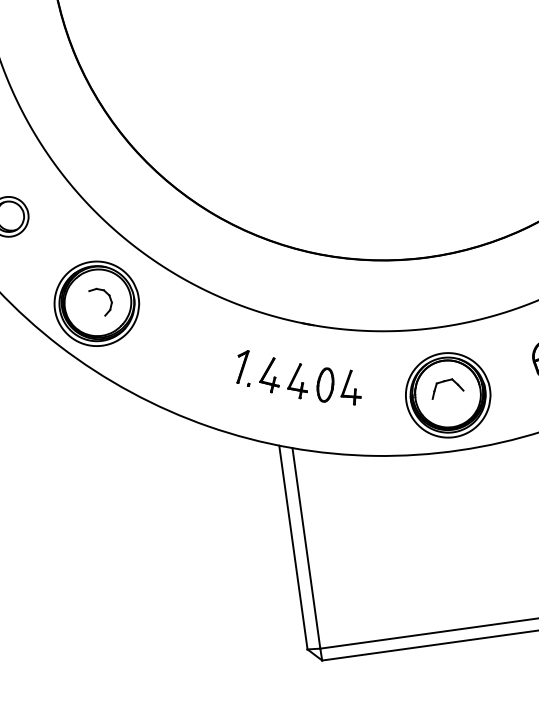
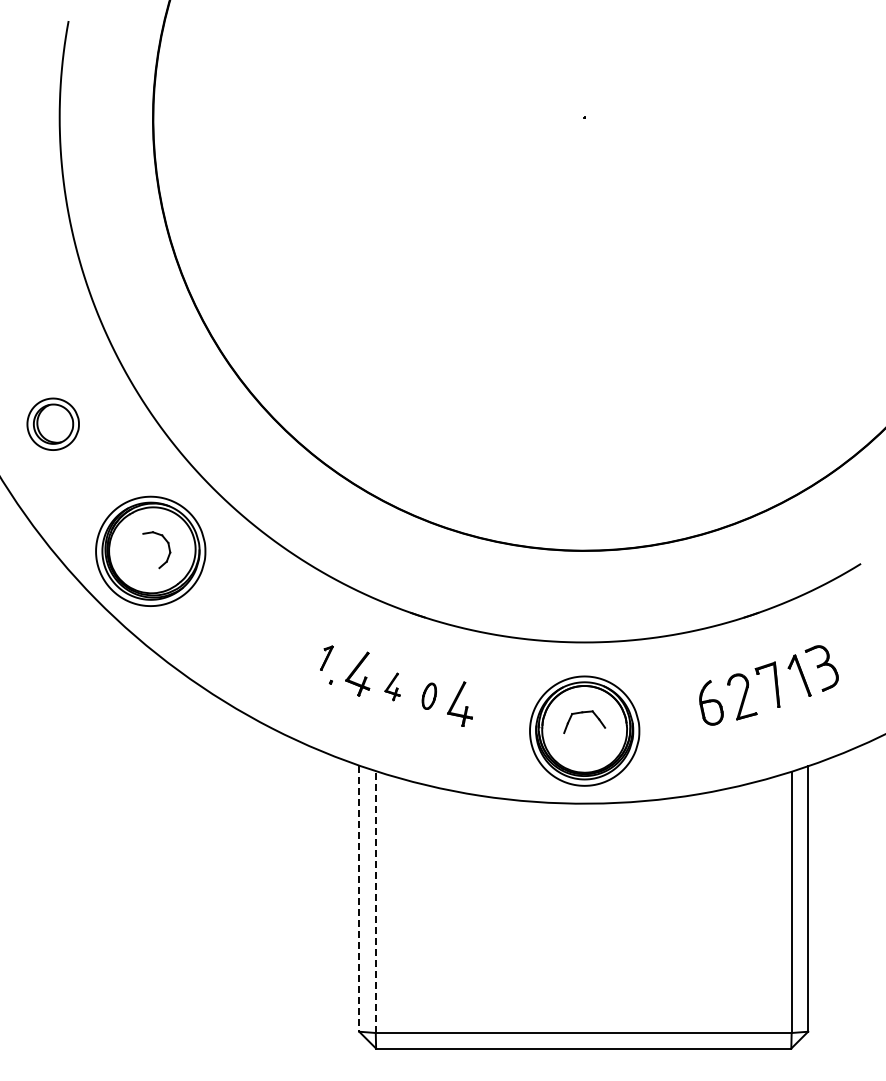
part: (242, 366) -> (326, 657), size x0.6
part: (296, 381) -> (392, 686), size x0.6
part: (325, 385) -> (429, 696), size x0.6
line: (293, 548) -> (359, 899), solid -> dashed
line: (306, 548) -> (375, 902), solid -> dashed

